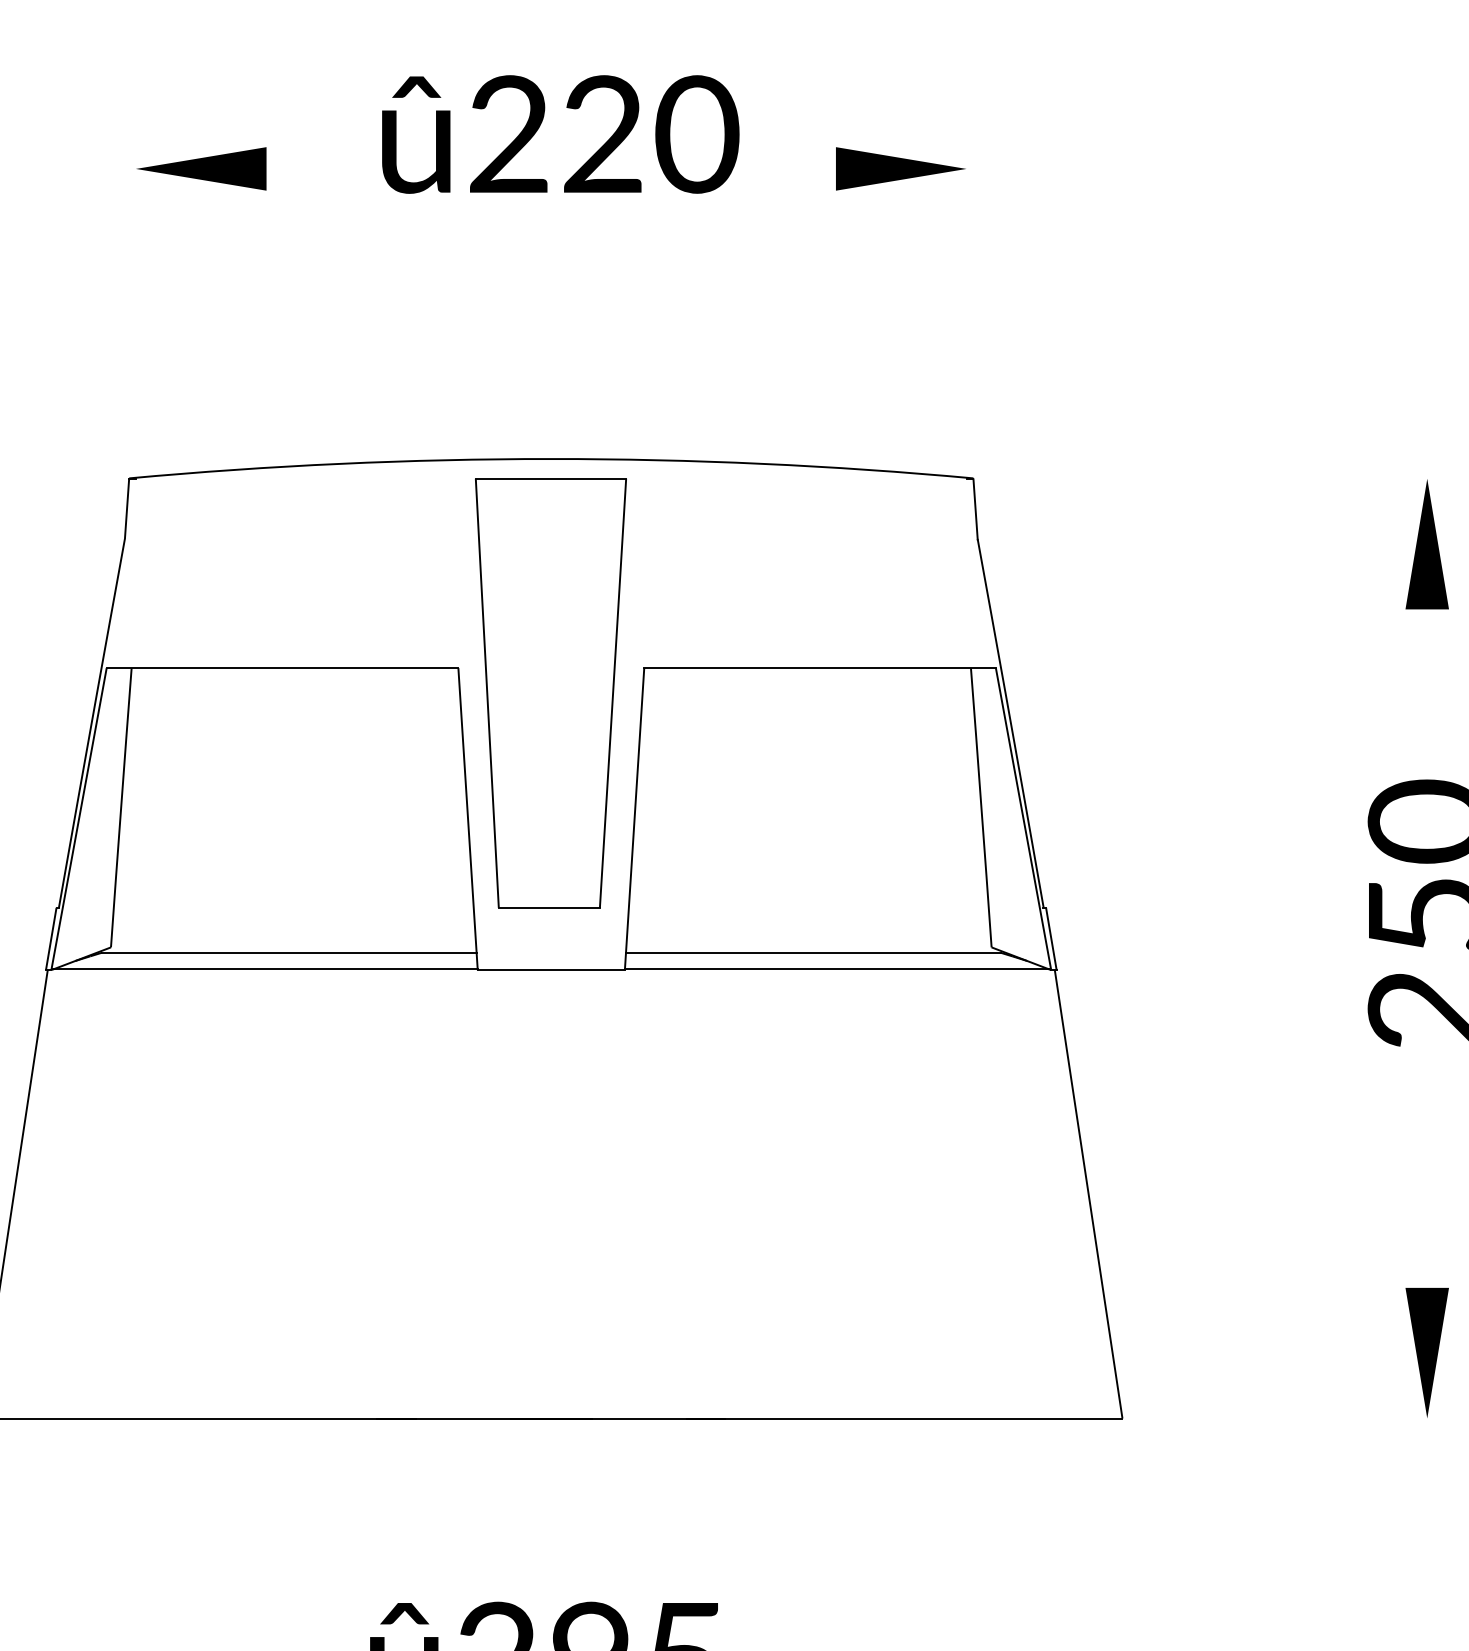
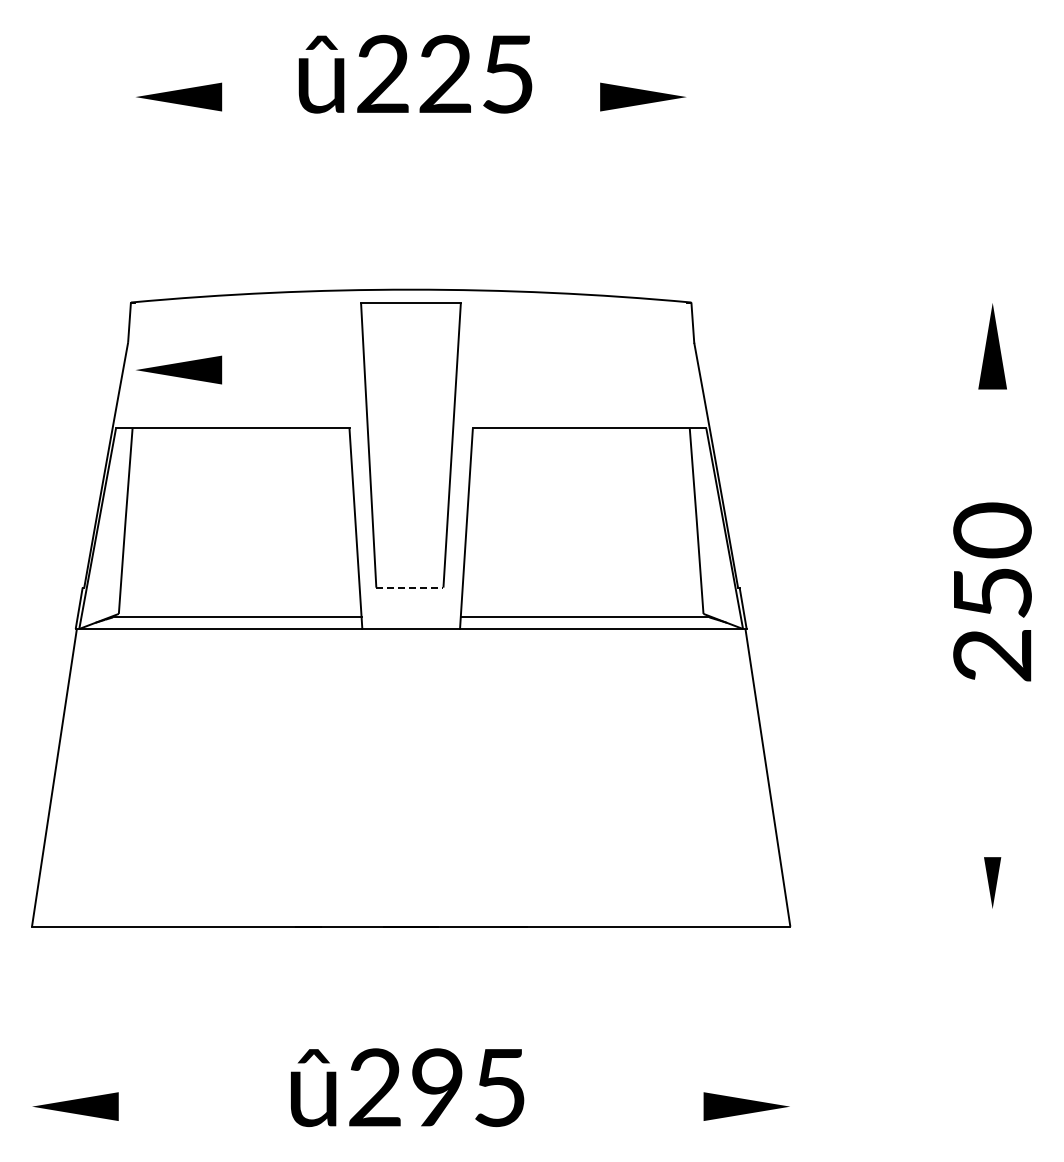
text: (697, 133) -> (508, 73), 220 -> 225
part: (202, 579) -> (179, 369), added
line: (548, 907) -> (409, 587), solid -> dashed
part: (1426, 1351) -> (992, 882), size x0.6

